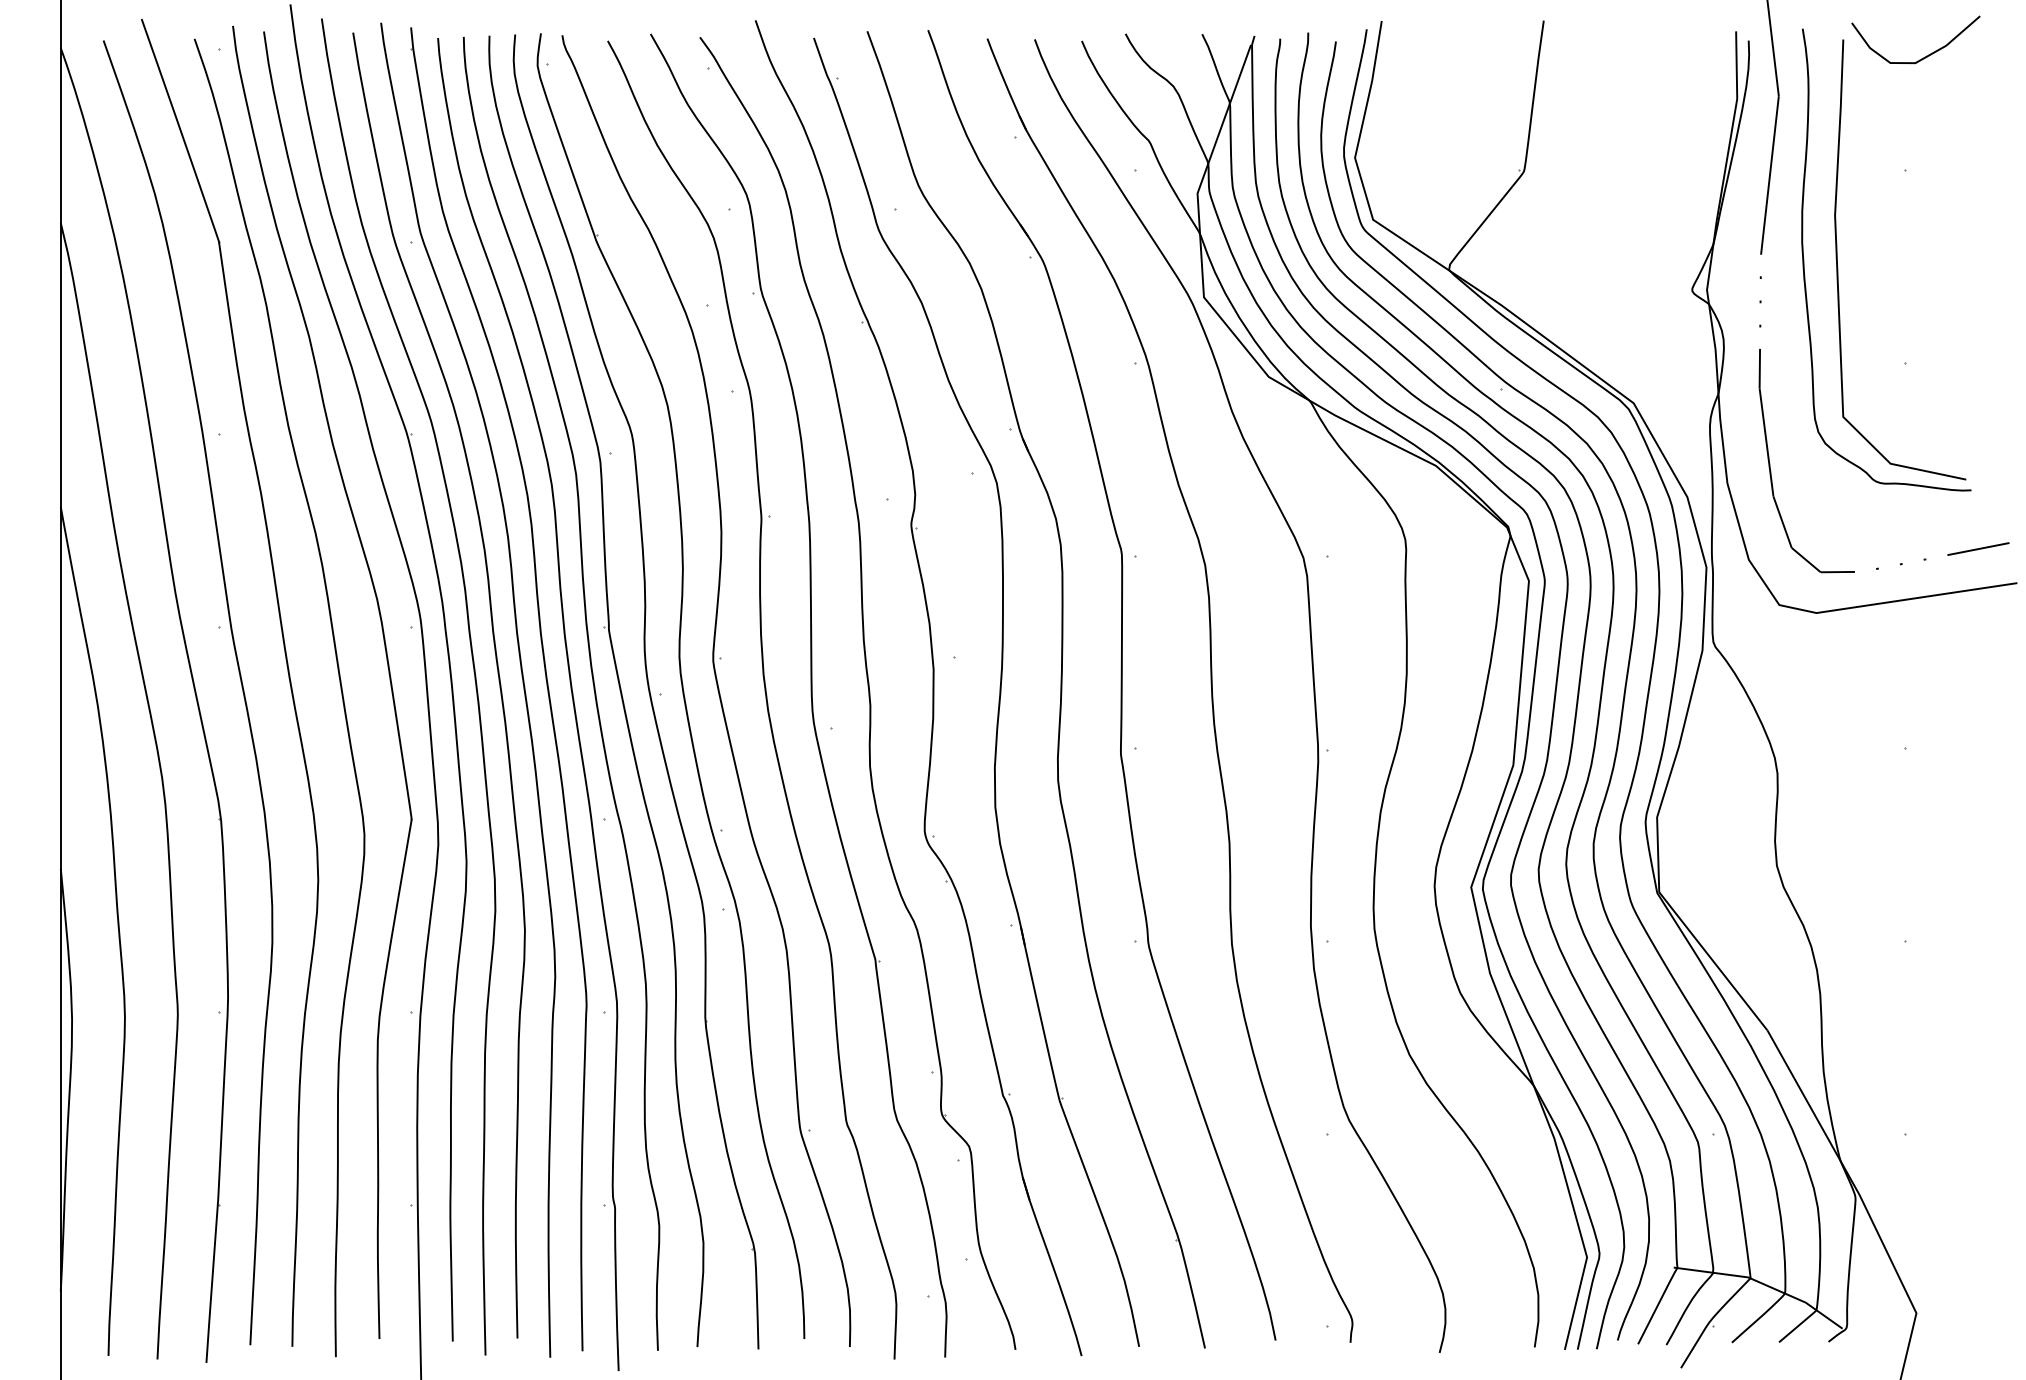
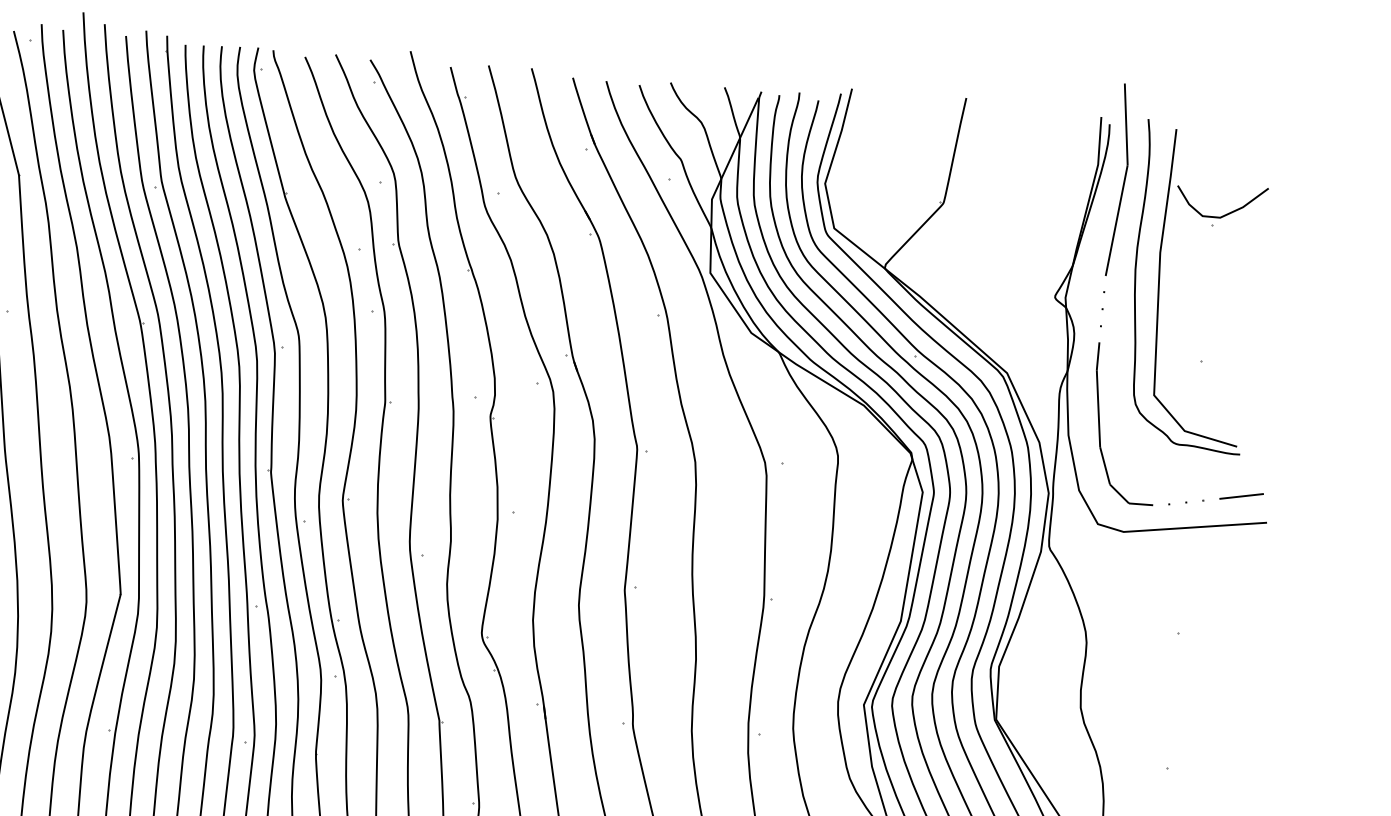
curve: (1926, 55) -> (1228, 212), moved

